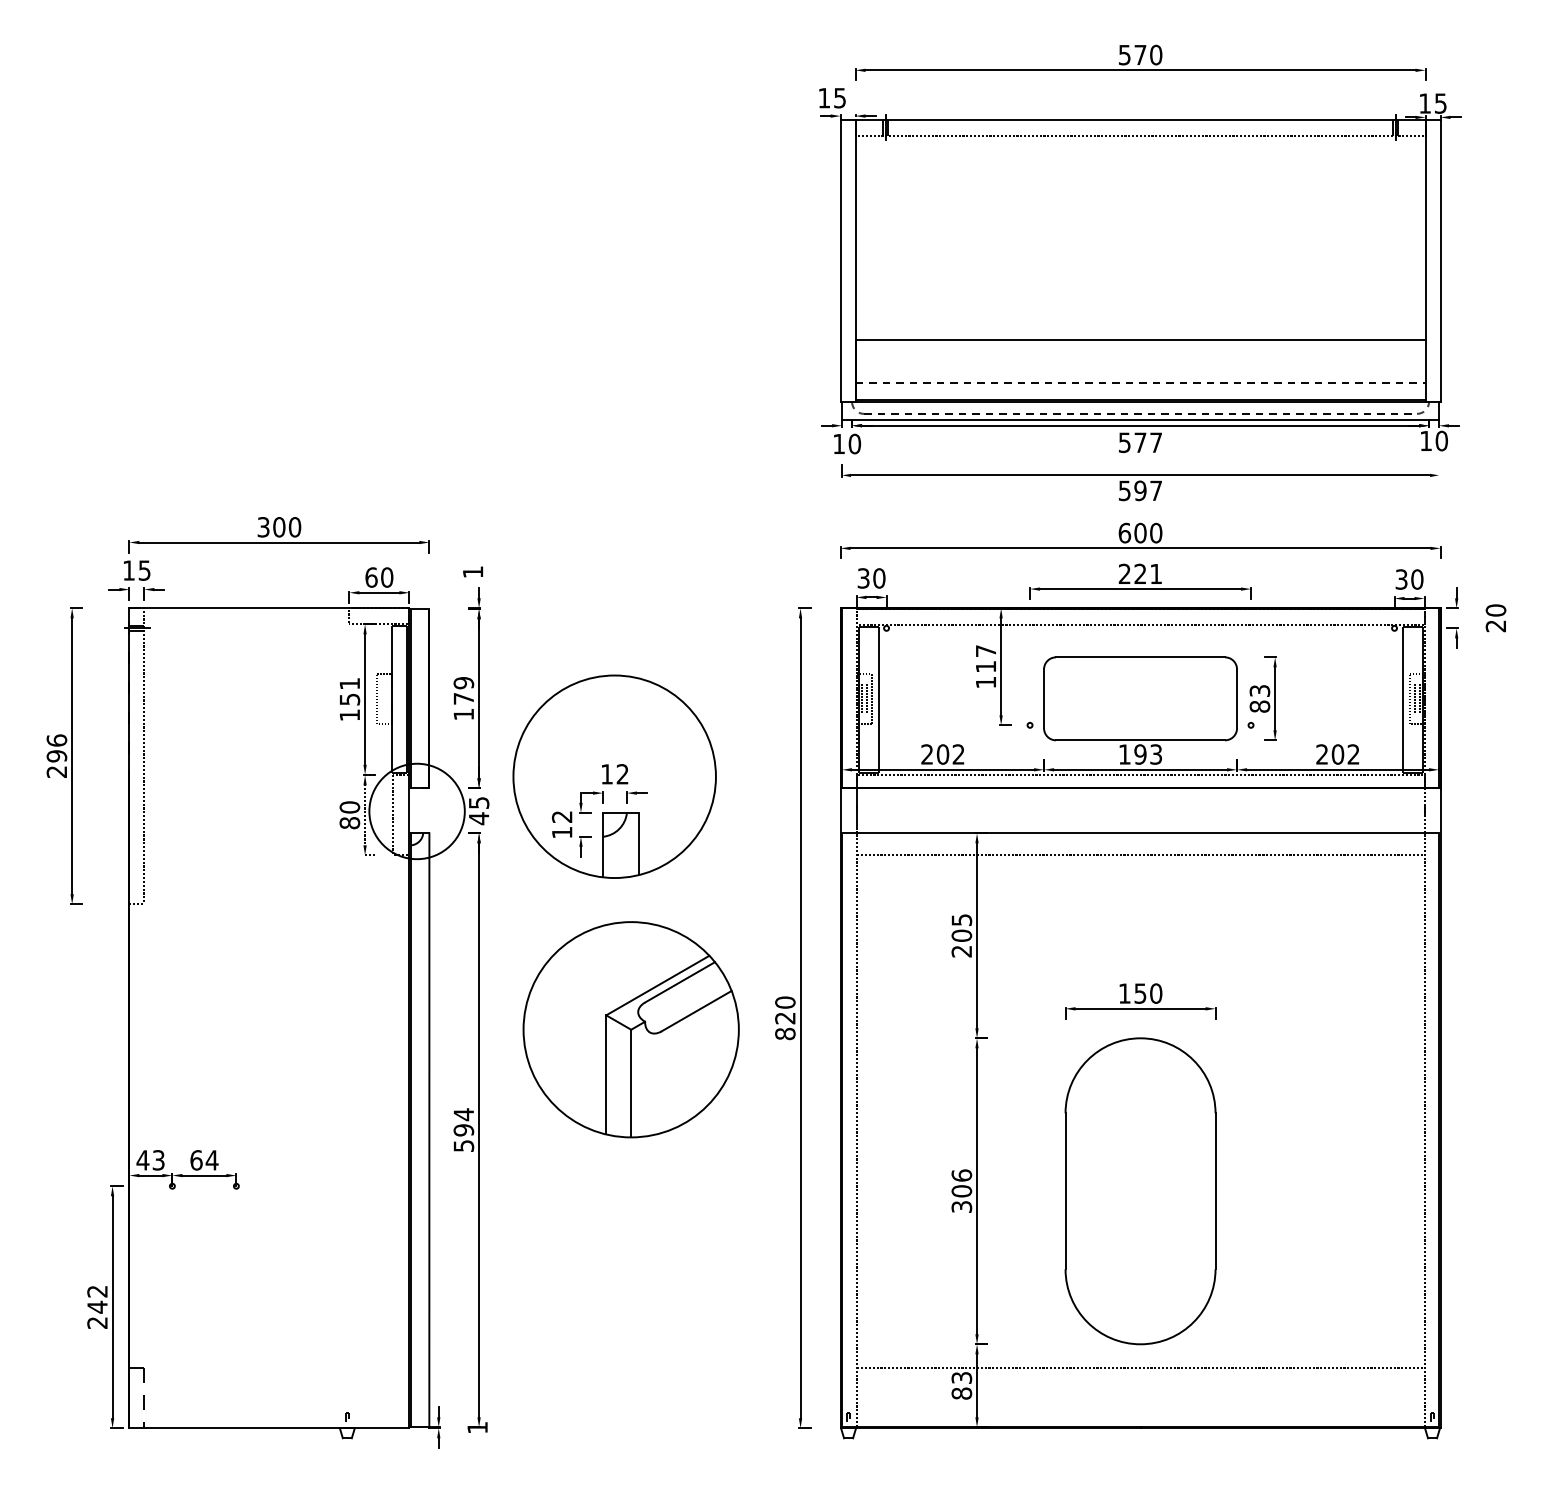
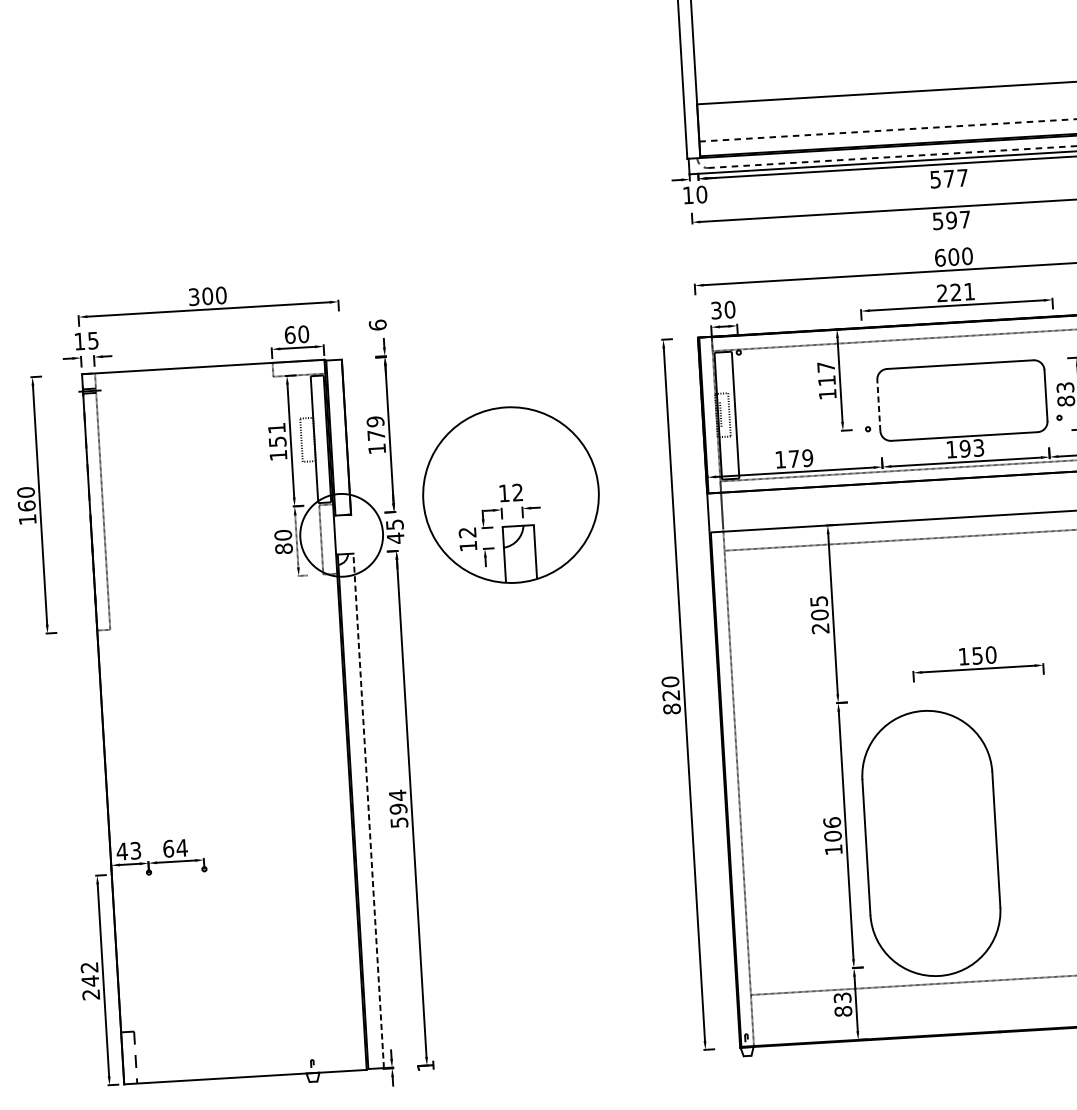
text: (472, 571) -> (377, 324), 1 -> 6
line: (1044, 698) -> (879, 405), solid -> dashed
line: (866, 699) -> (725, 415), removed
text: (942, 754) -> (793, 458), 202 -> 179
text: (56, 755) -> (26, 505), 296 -> 160
part: (630, 1029) -> (537, 713), removed
line: (429, 1130) -> (368, 811), solid -> dashed
part: (1140, 1191) -> (931, 843), moved
text: (961, 1206) -> (833, 849), 306 -> 106

